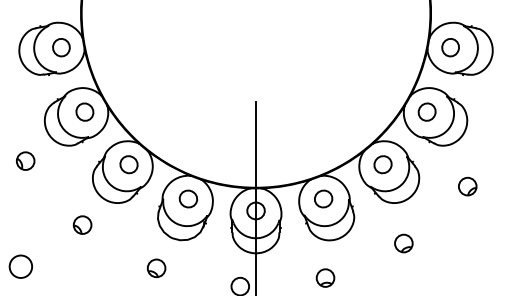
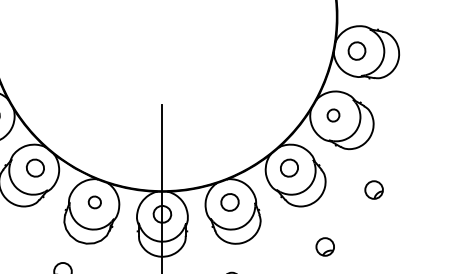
part: (426, 111) -> (332, 114), size x0.7
part: (188, 198) -> (94, 201), size x0.7
part: (403, 243) -> (324, 246), moved

